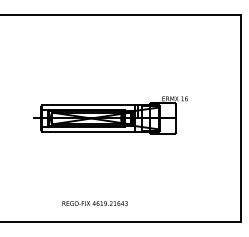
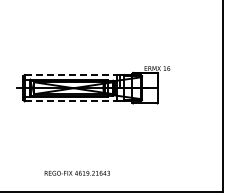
line: (89, 105) -> (71, 75), solid -> dashed
line: (89, 131) -> (71, 101), solid -> dashed

